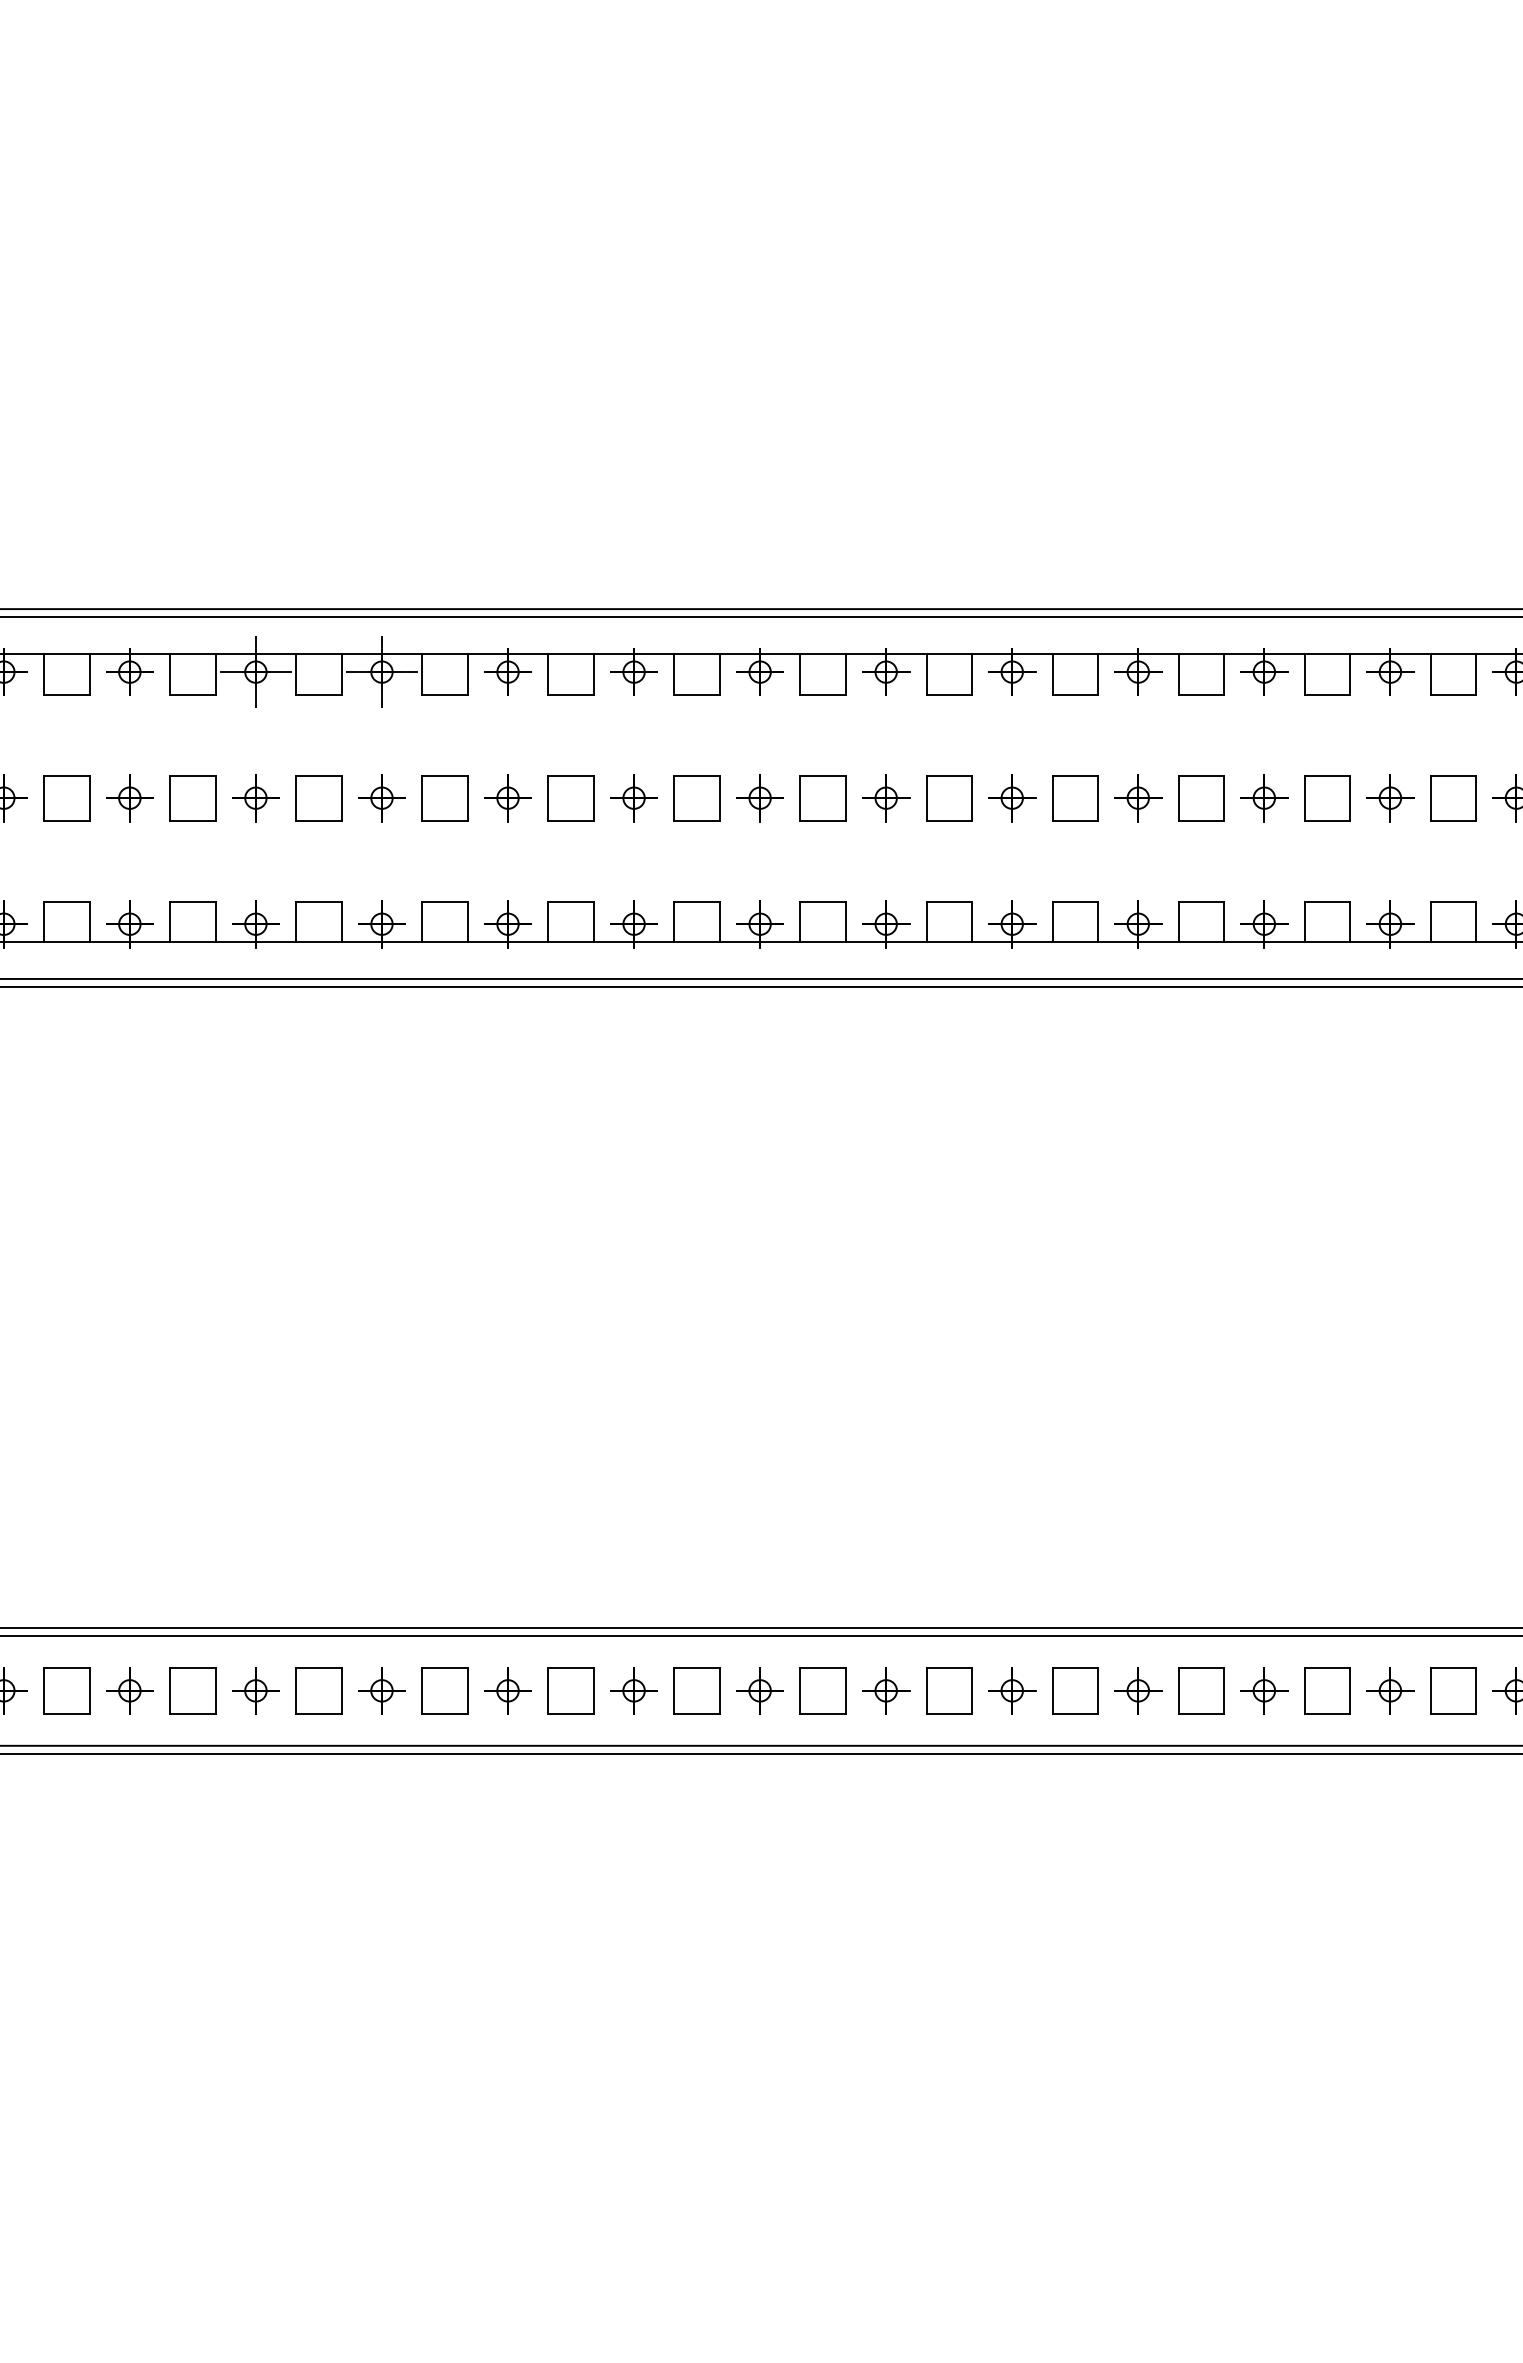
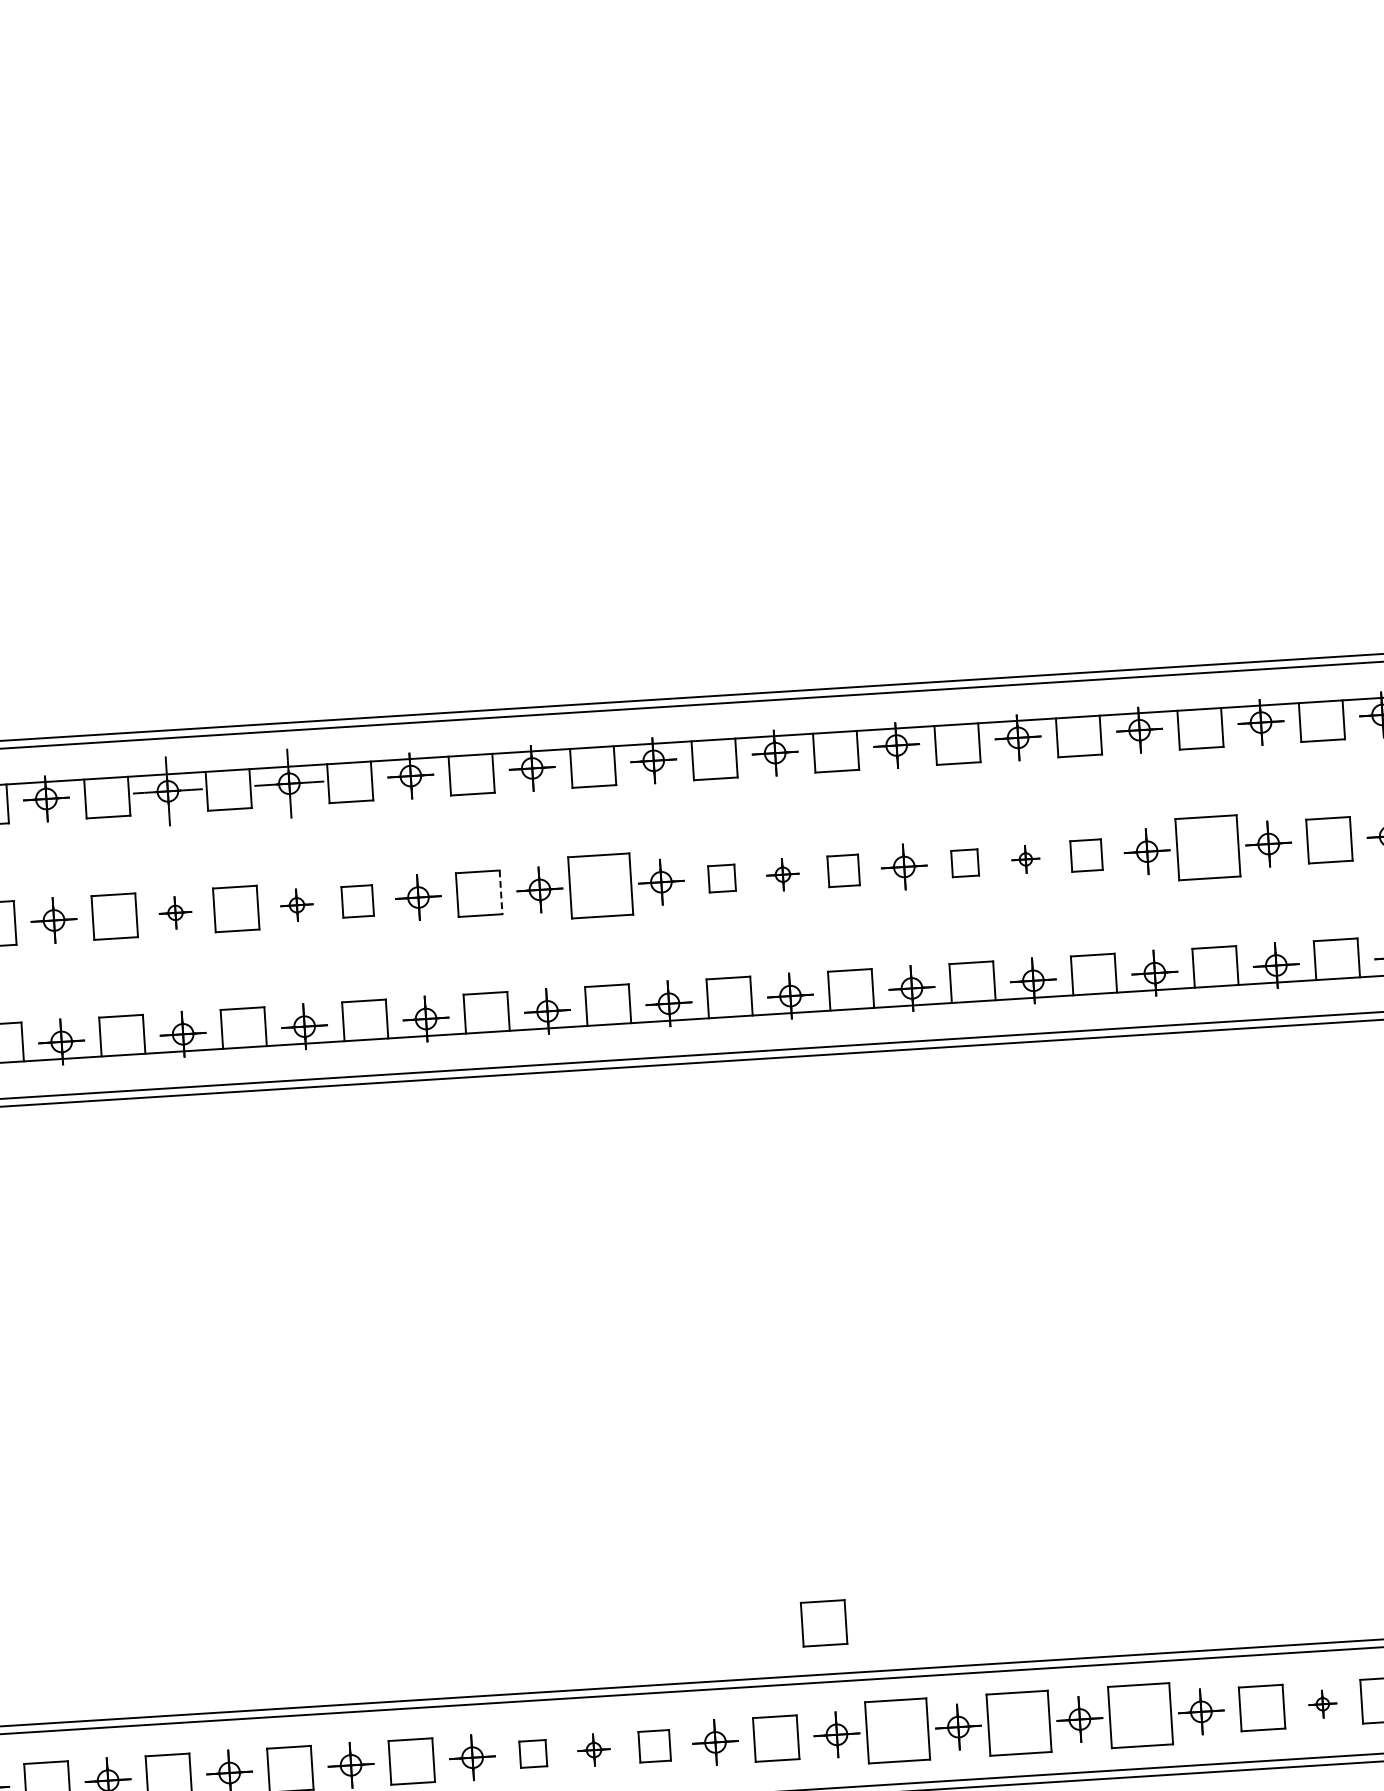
part: (255, 798) -> (175, 913), size x0.7
part: (381, 798) -> (296, 905), size x0.7
part: (444, 798) -> (357, 901), size x0.7
line: (593, 798) -> (500, 892), solid -> dashed
part: (696, 798) -> (600, 886), size x1.4
part: (822, 798) -> (721, 878), size x0.6
part: (886, 798) -> (783, 874), size x0.7
part: (949, 798) -> (843, 871), size x0.7
part: (1075, 798) -> (965, 863), size x0.6
part: (1138, 798) -> (1025, 859), size x0.6
part: (1201, 798) -> (1086, 855), size x0.7
part: (1327, 798) -> (1208, 848), size x1.4
part: (879, 1574) -> (823, 1623), added
part: (570, 1690) -> (532, 1753), size x0.6
part: (633, 1690) -> (593, 1749), size x0.7
part: (696, 1690) -> (654, 1745), size x0.7
part: (949, 1690) -> (897, 1730), size x1.4
part: (1075, 1690) -> (1019, 1722), size x1.4
part: (1201, 1690) -> (1140, 1715), size x1.4
part: (1390, 1690) -> (1322, 1703), size x0.6

